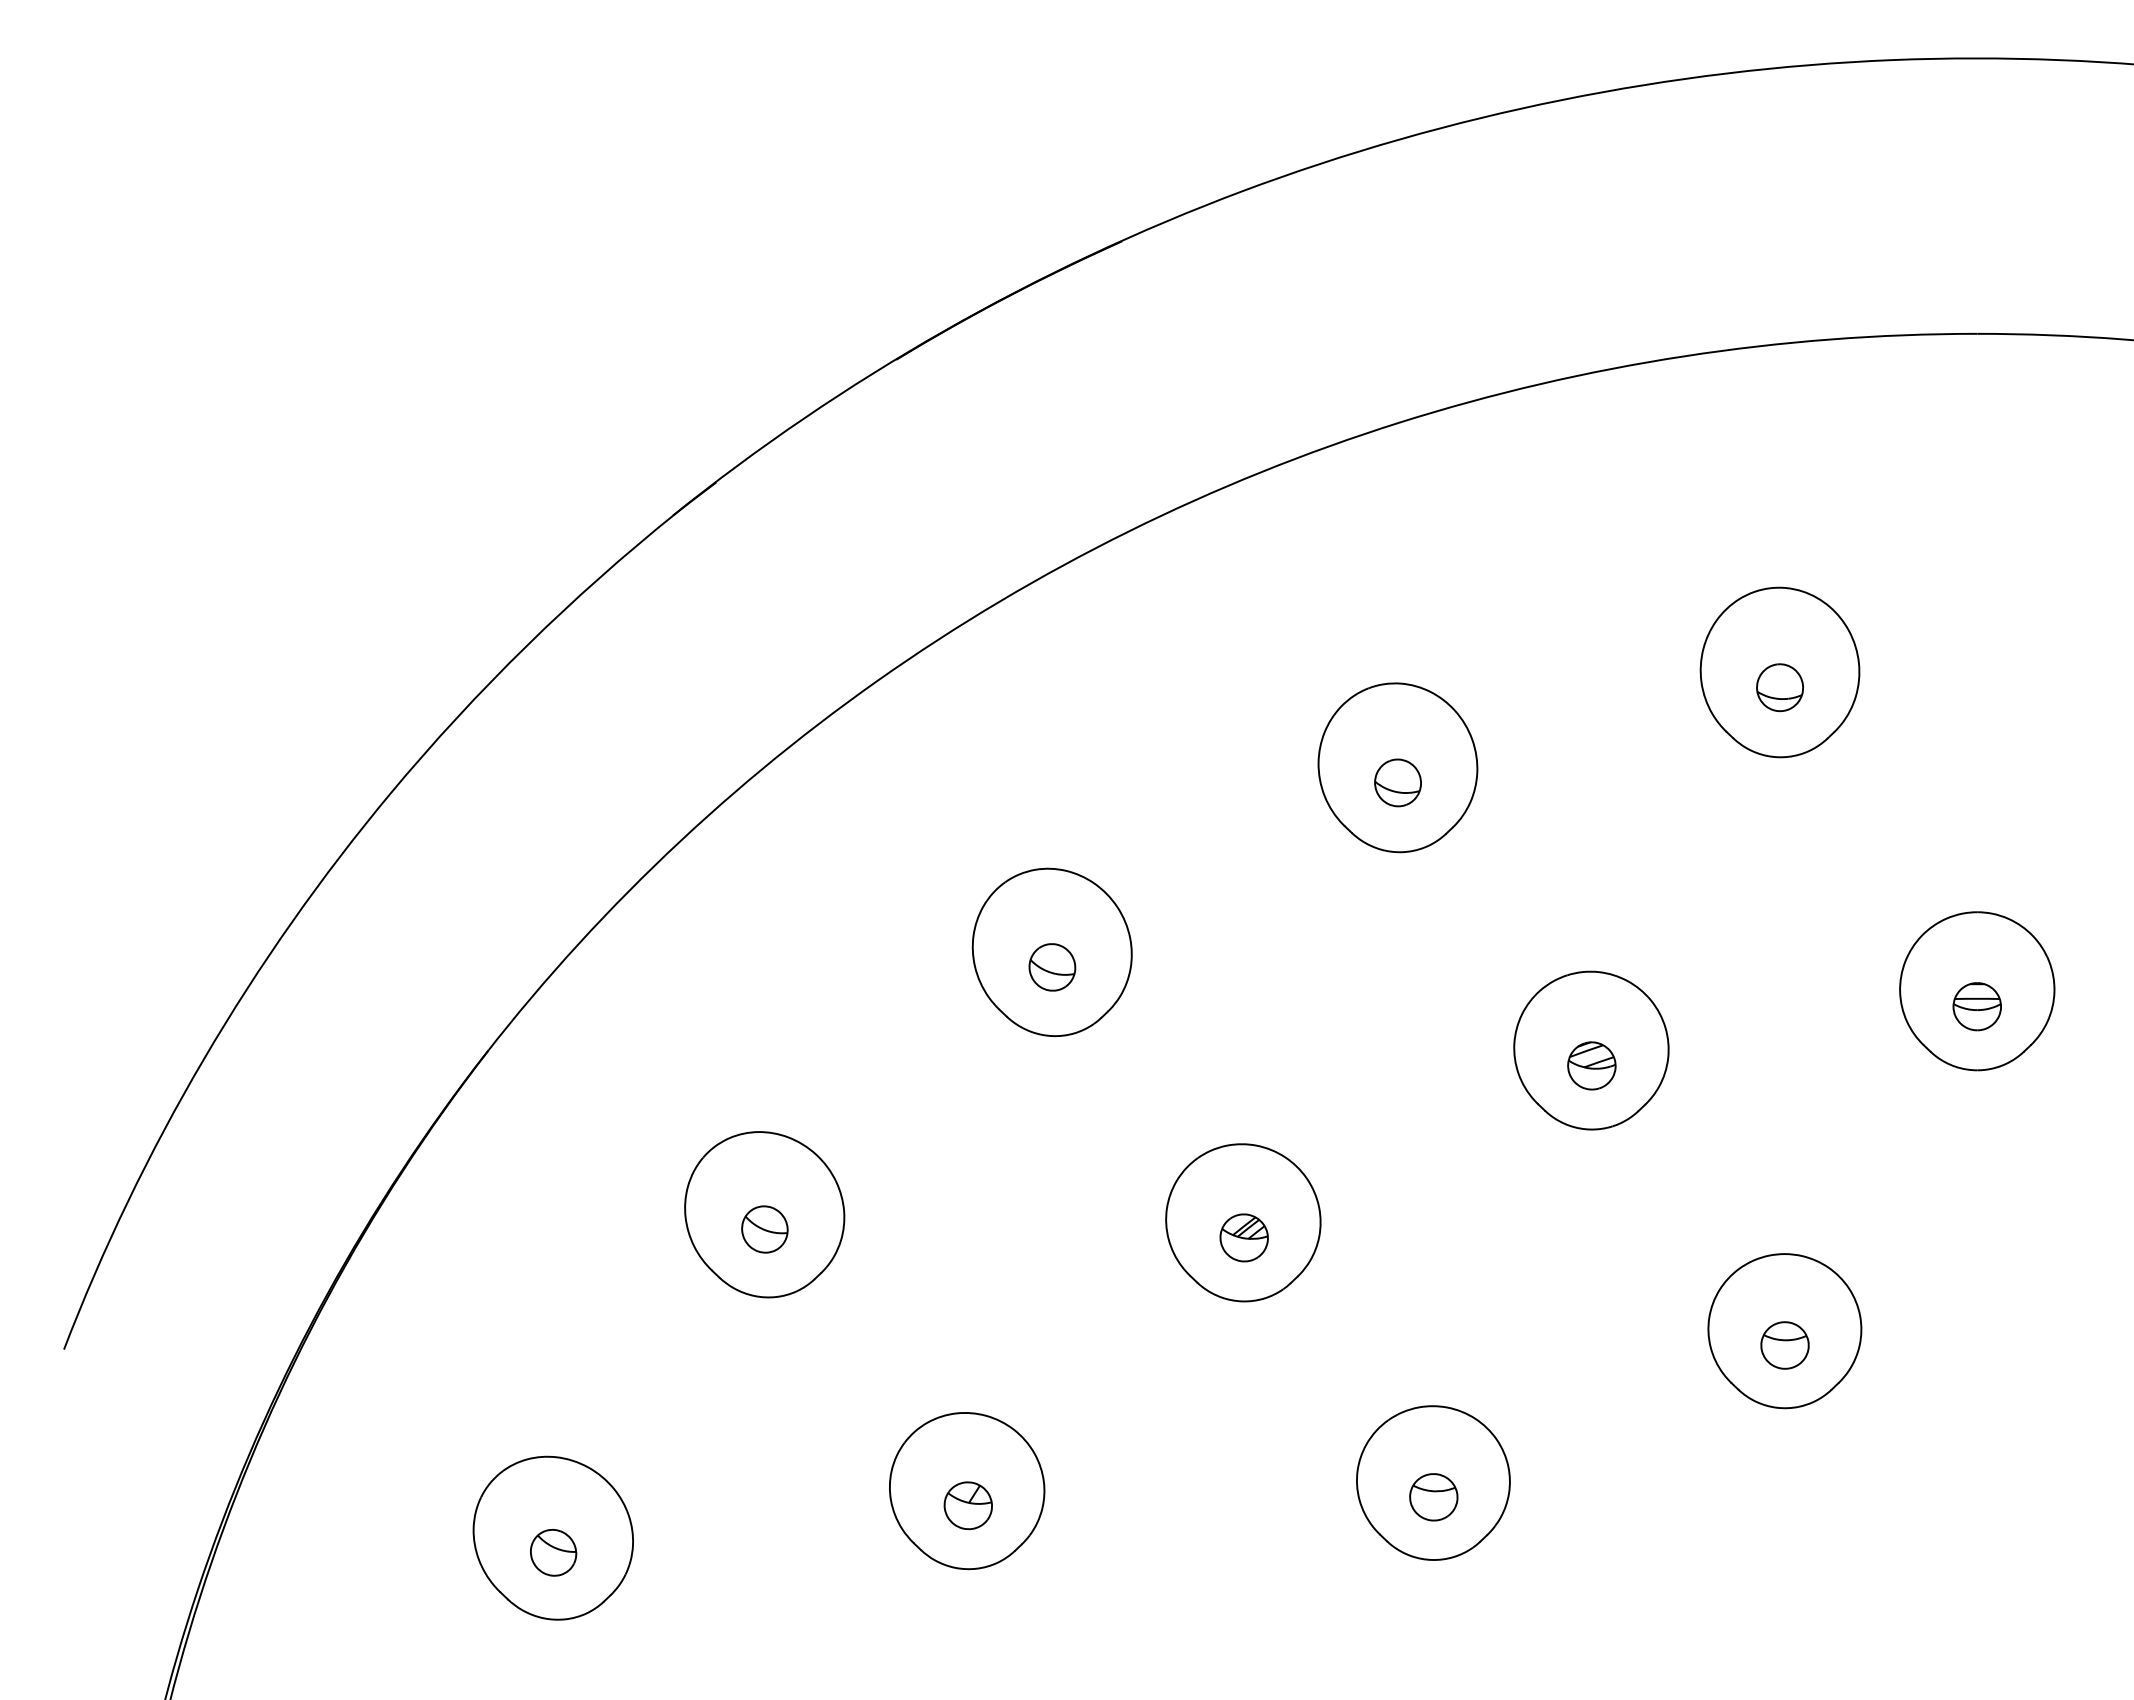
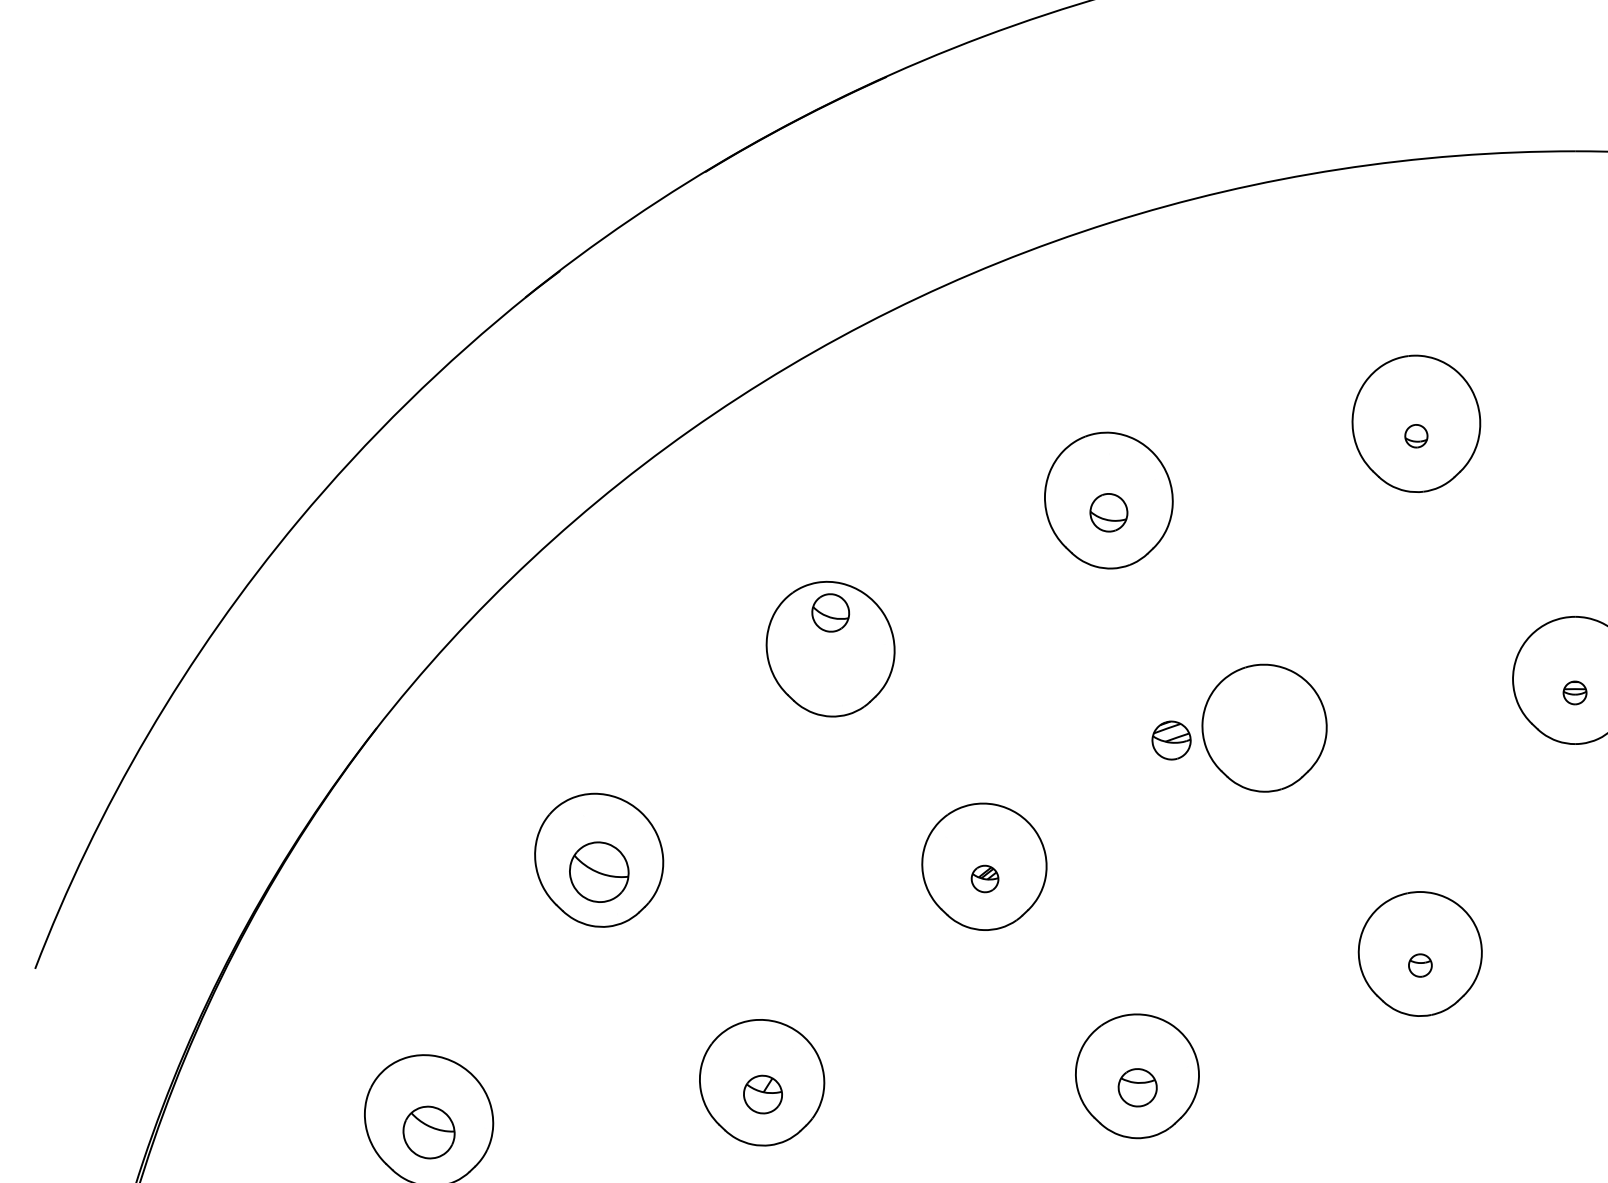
part: (1779, 687) -> (1415, 435), size x0.6
part: (1052, 967) -> (830, 613), moved
part: (1976, 1006) -> (1574, 692), size x0.6
part: (1591, 1065) -> (1171, 740), moved
part: (764, 1229) -> (599, 872), size x1.6
part: (1243, 1237) -> (984, 878), size x0.7
part: (1784, 1345) -> (1419, 965), size x0.6
part: (553, 1552) -> (429, 1132), size x1.4

